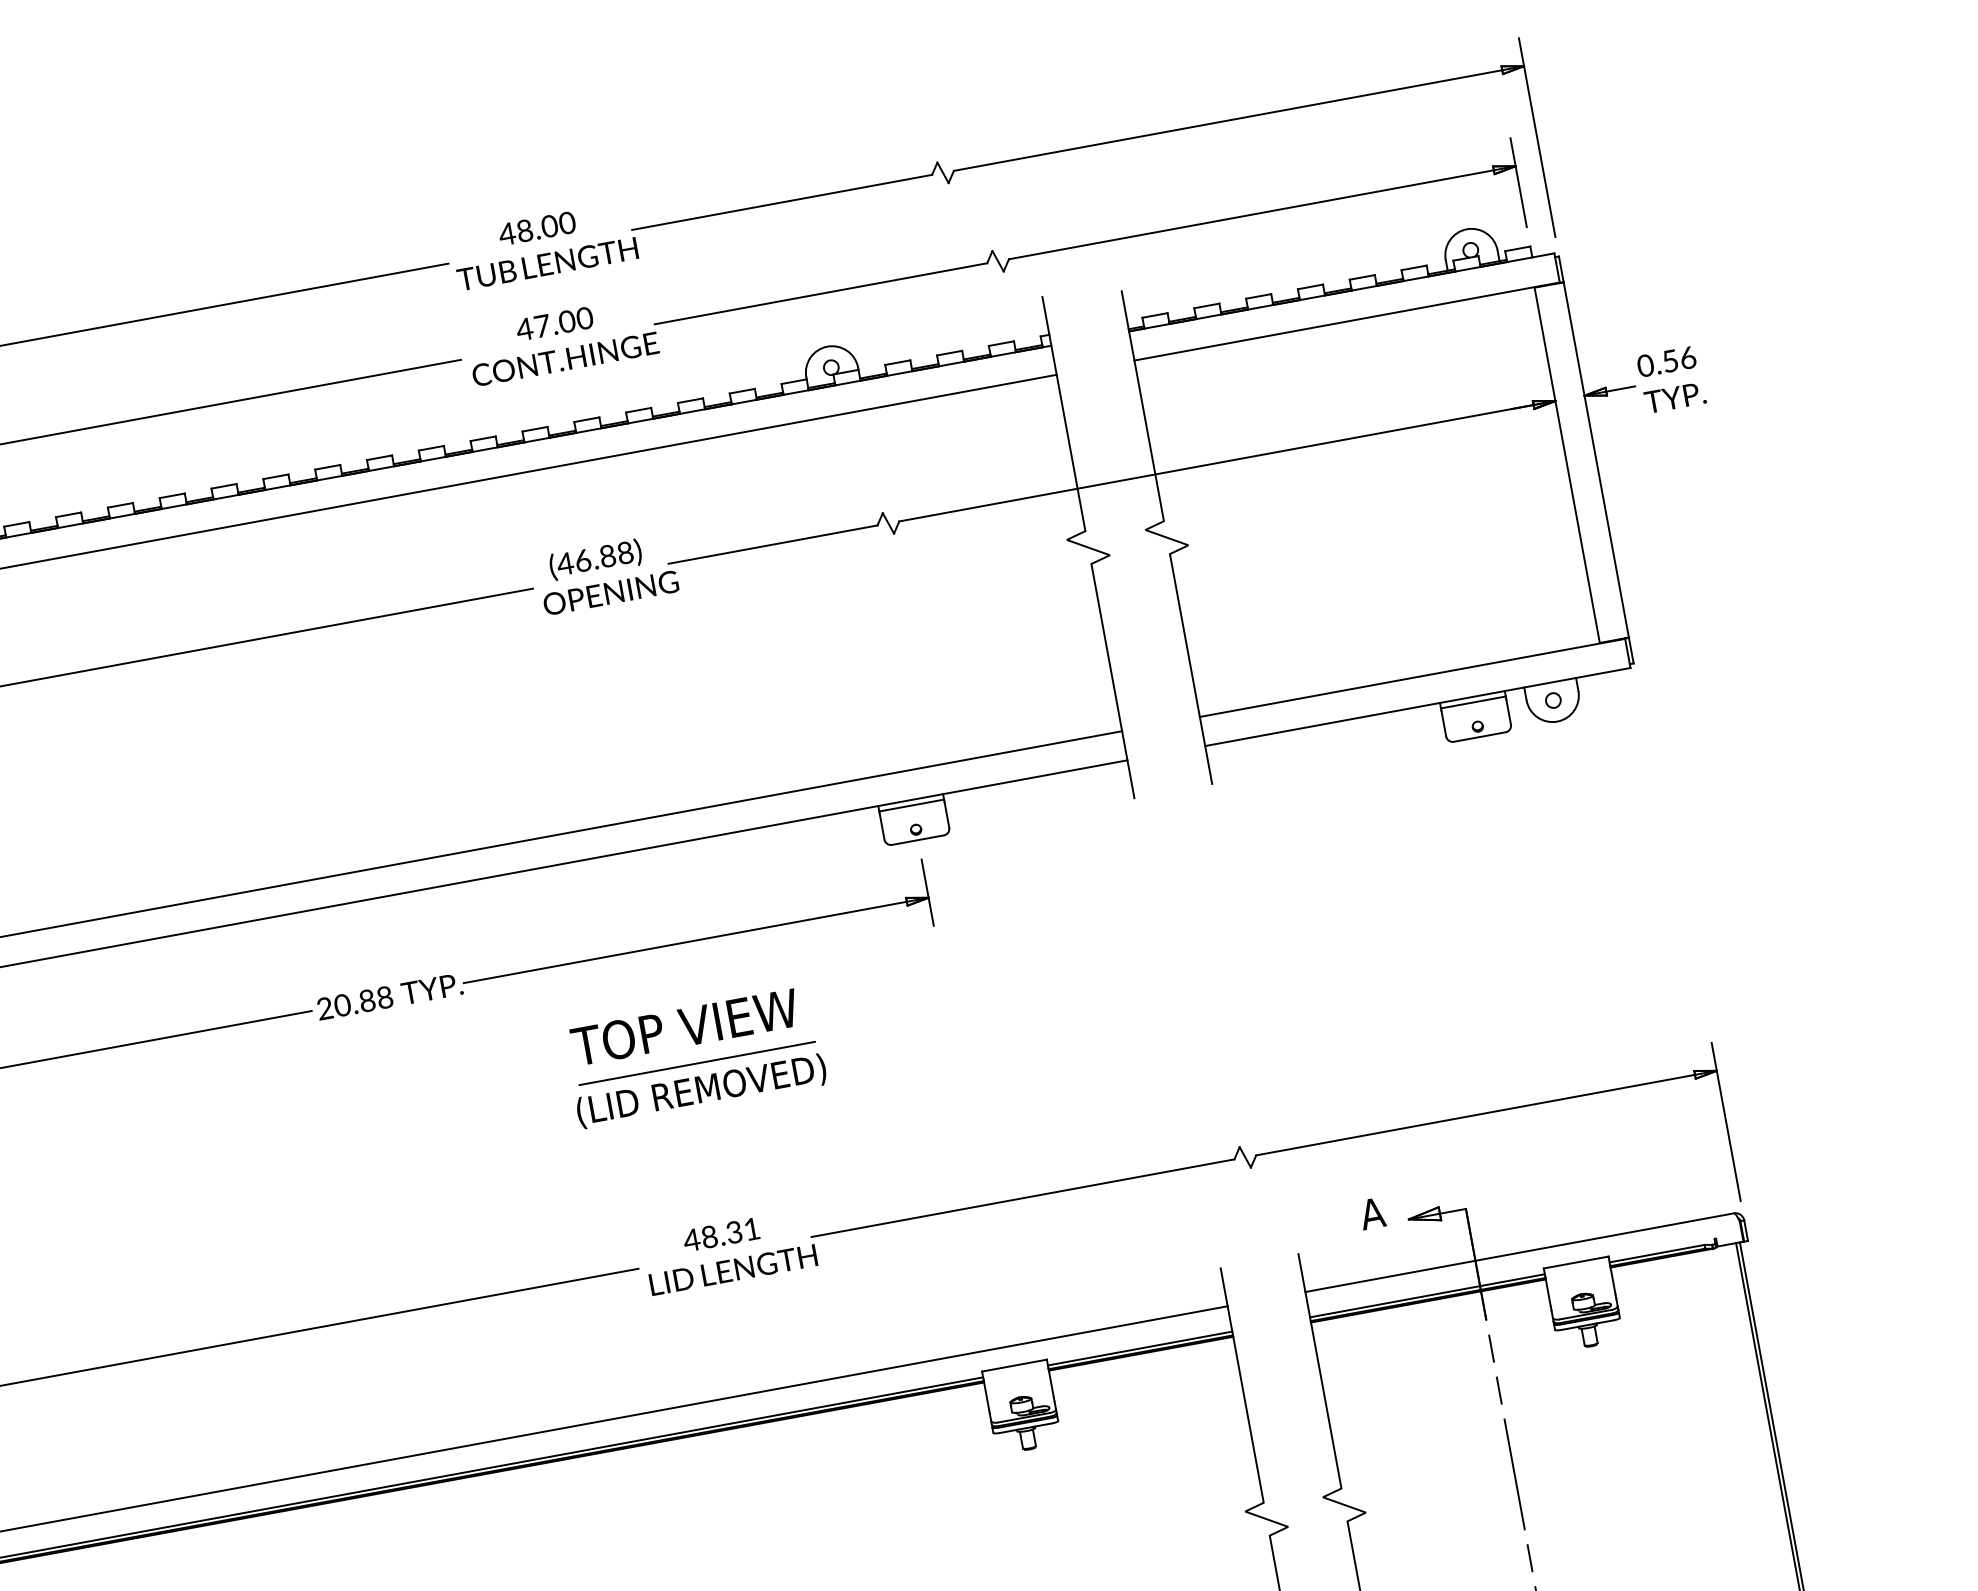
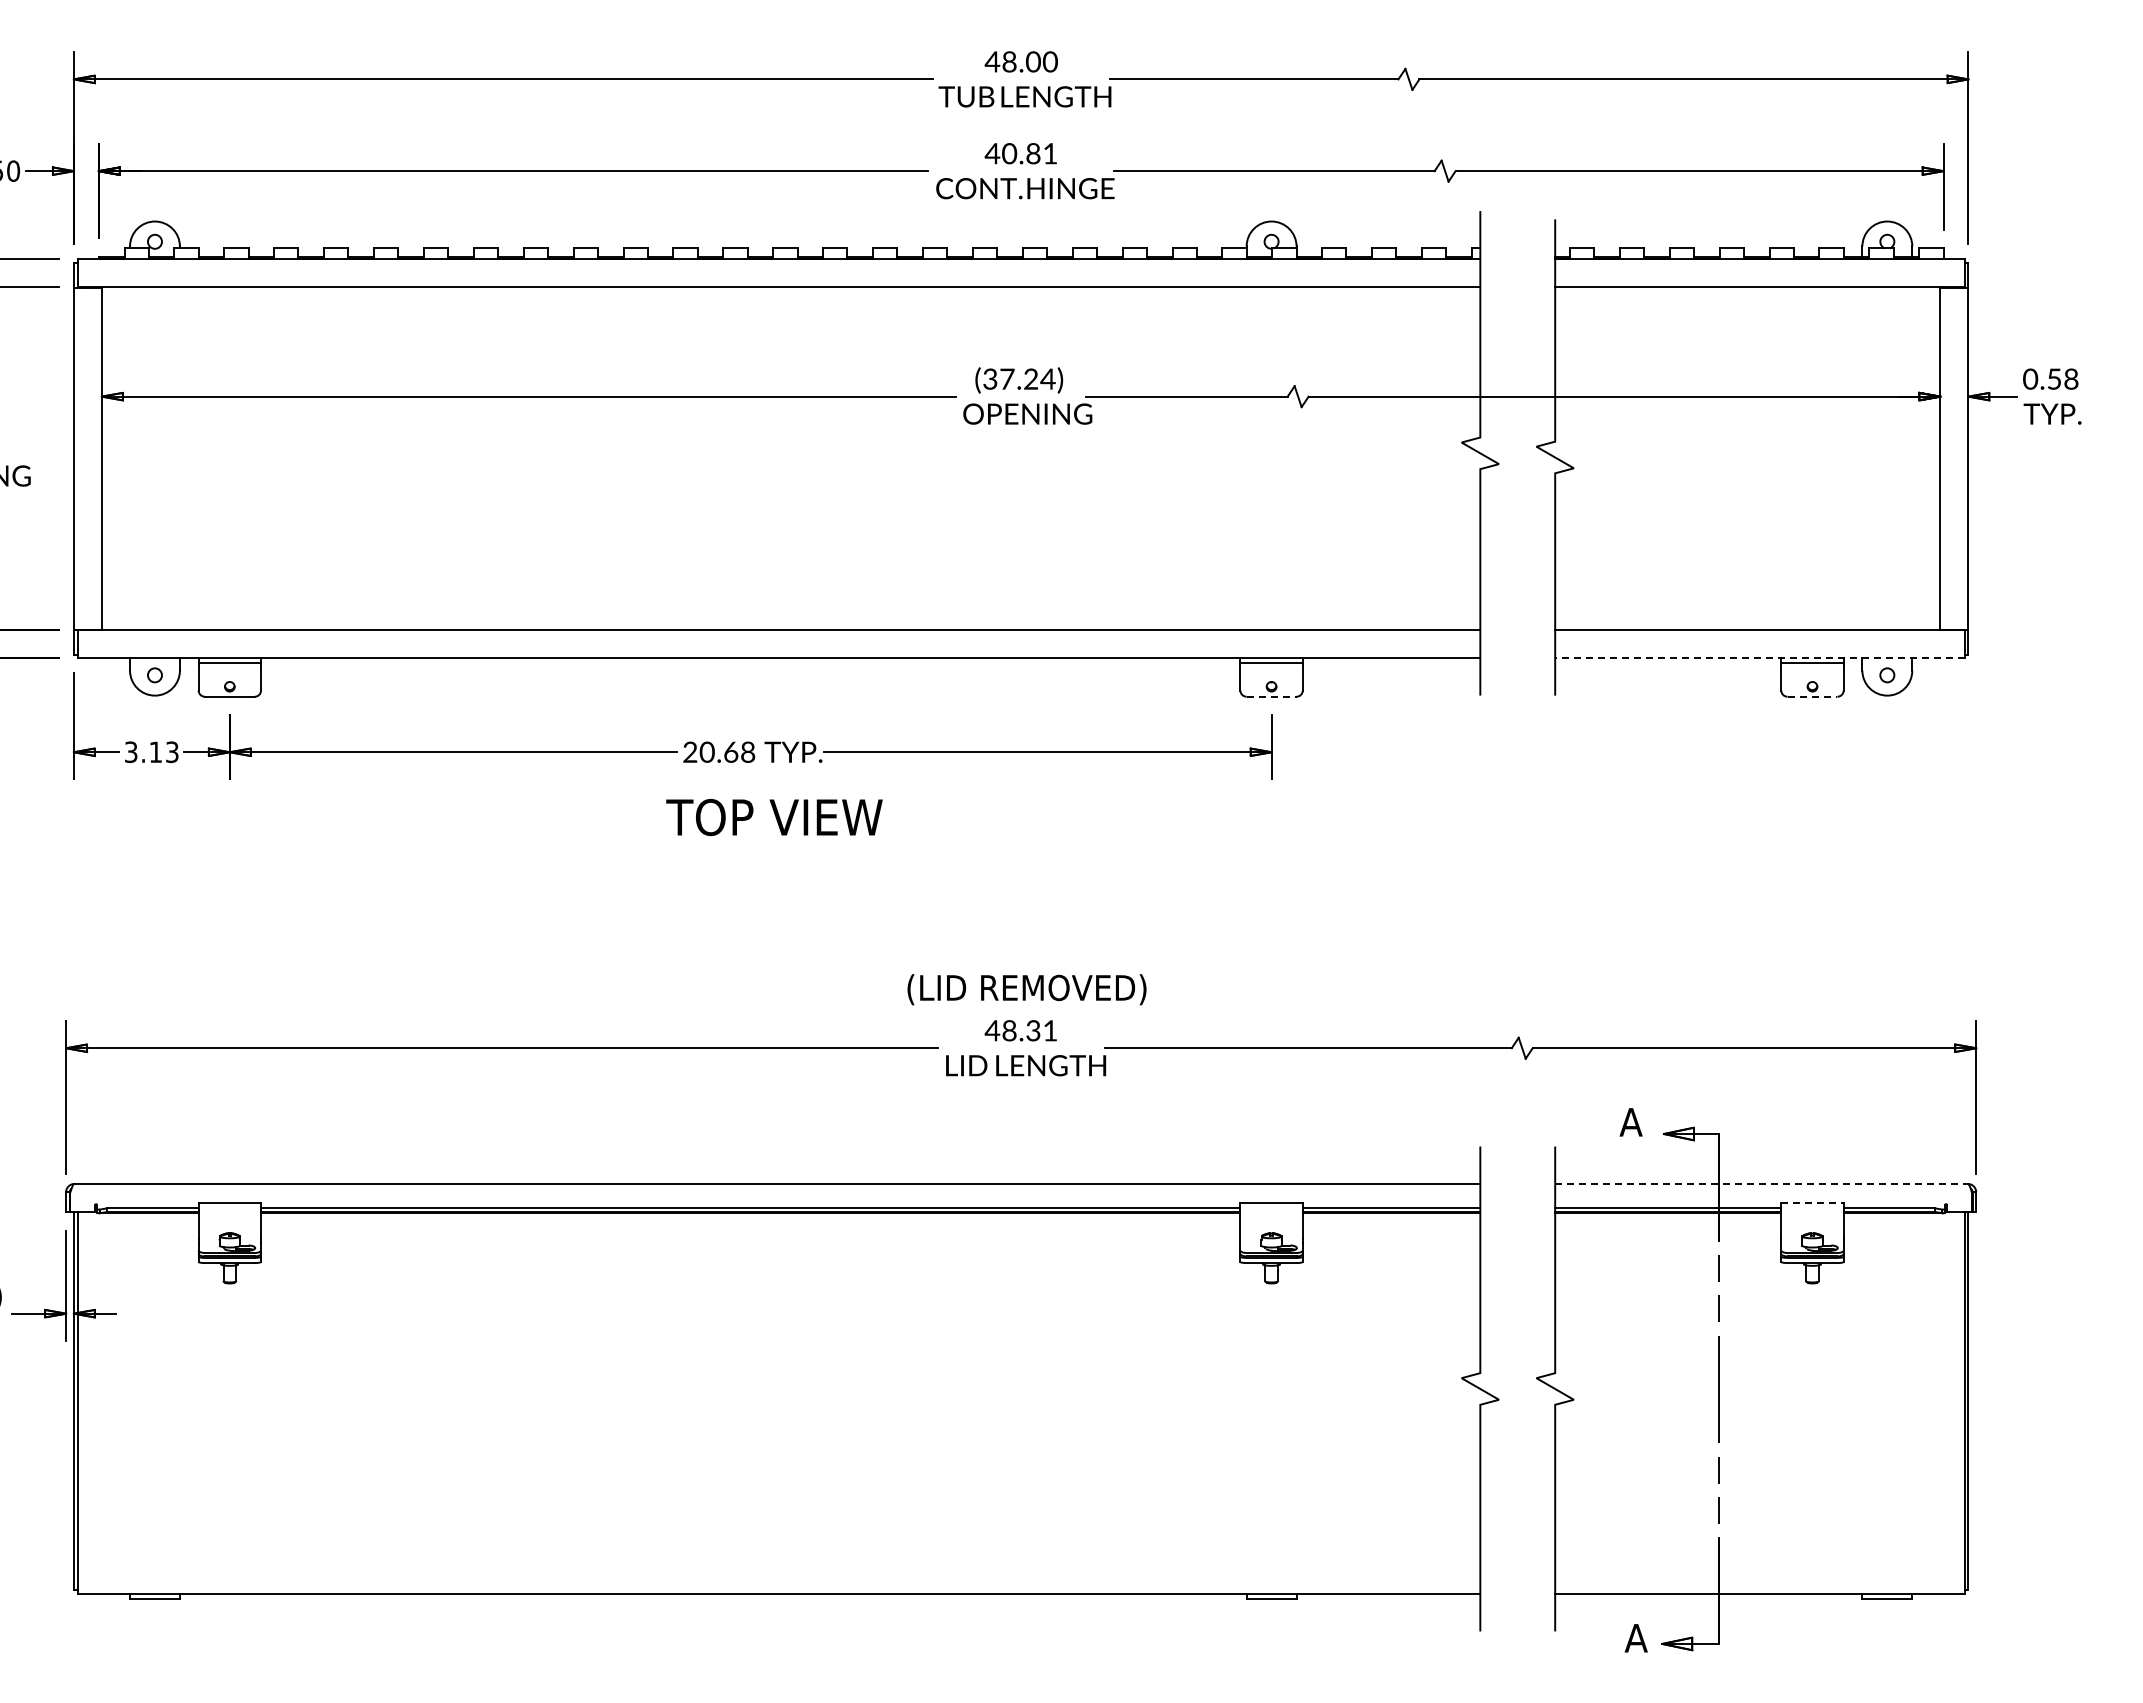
text: (563, 322) -> (1029, 153), 47.00 -> 40.81
text: (1688, 357) -> (2071, 378), 0.56 -> 0.58
text: (594, 557) -> (1018, 378), (46.88) -> (37.24)
line: (1417, 707) -> (1759, 658), solid -> dashed
line: (1479, 736) -> (1812, 696), solid -> dashed
line: (917, 839) -> (1271, 696), solid -> dashed
text: (367, 999) -> (731, 751), 20.88 -> 20.68
text: (685, 1027) -> (774, 817), moved
line: (697, 1063) -> (1027, 867), removed
text: (701, 1091) -> (1026, 989), moved
line: (1520, 1252) -> (1762, 1183), solid -> dashed
line: (1576, 1262) -> (1812, 1202), solid -> dashed

